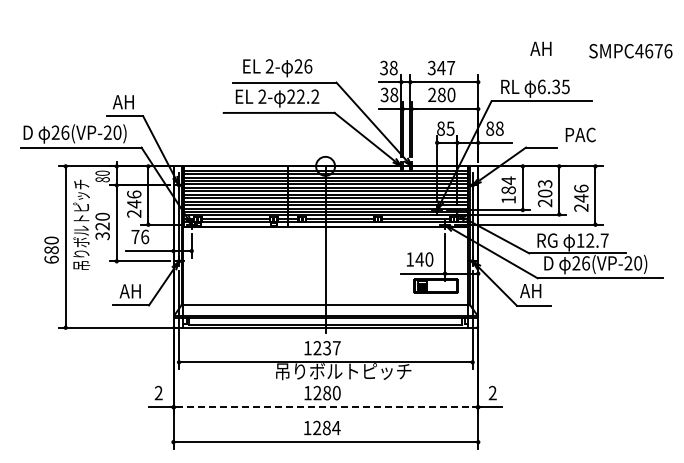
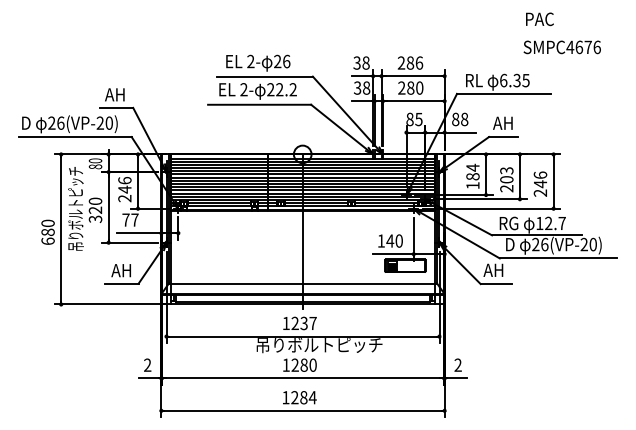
text: (540, 48) -> (502, 122), moved
text: (630, 51) -> (561, 47), moved
text: (441, 67) -> (410, 62), 347 -> 286
text: (580, 134) -> (539, 18), moved
text: (145, 236) -> (135, 219), 76 -> 77
line: (325, 407) -> (302, 378), dashed -> solid

